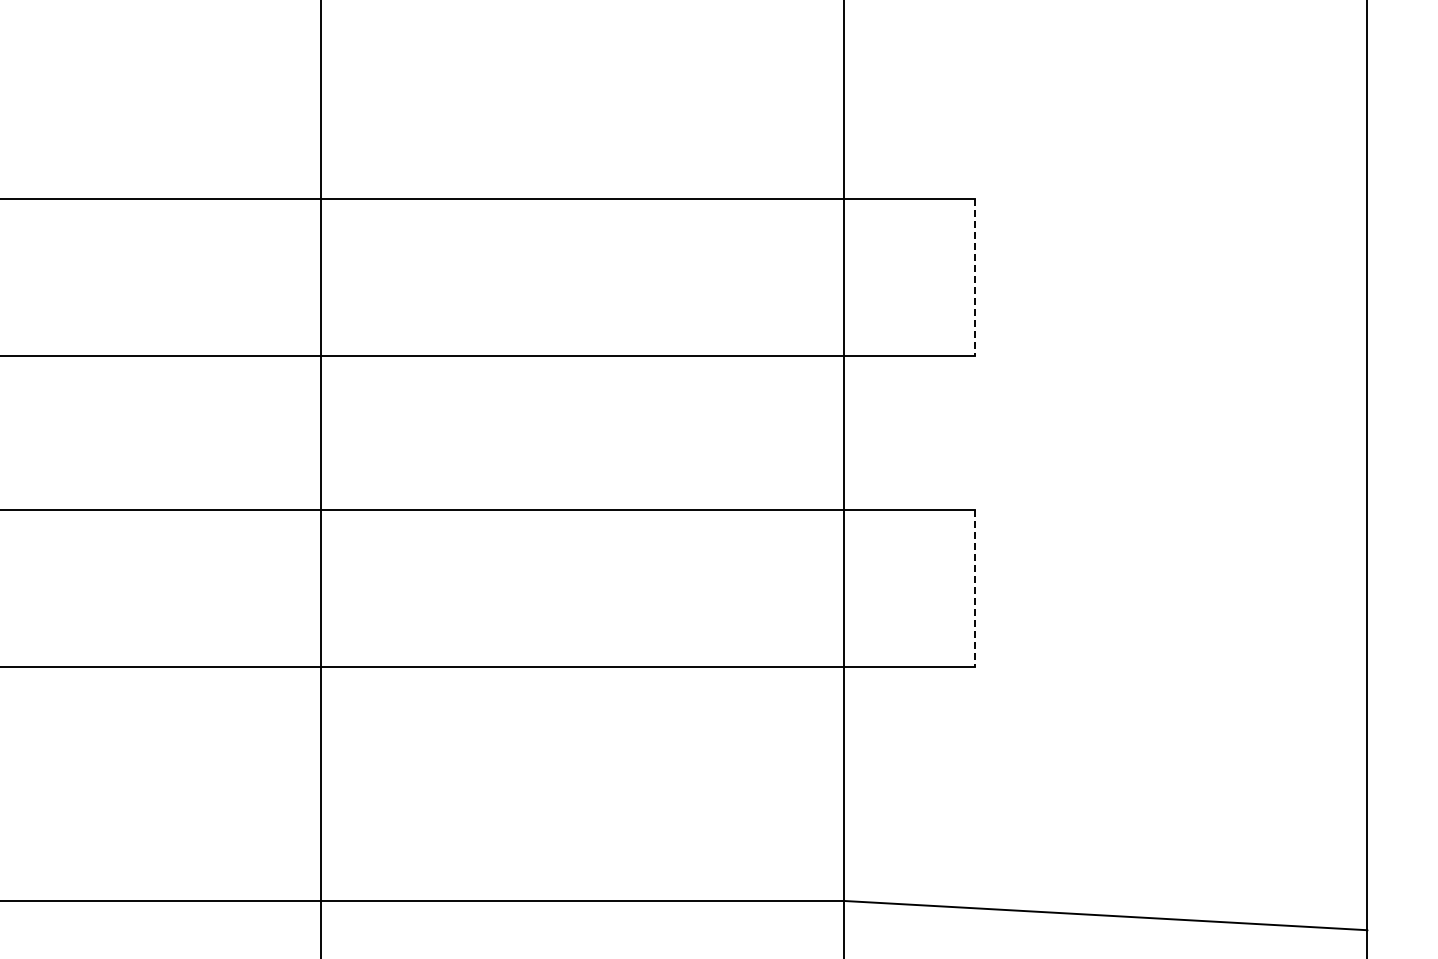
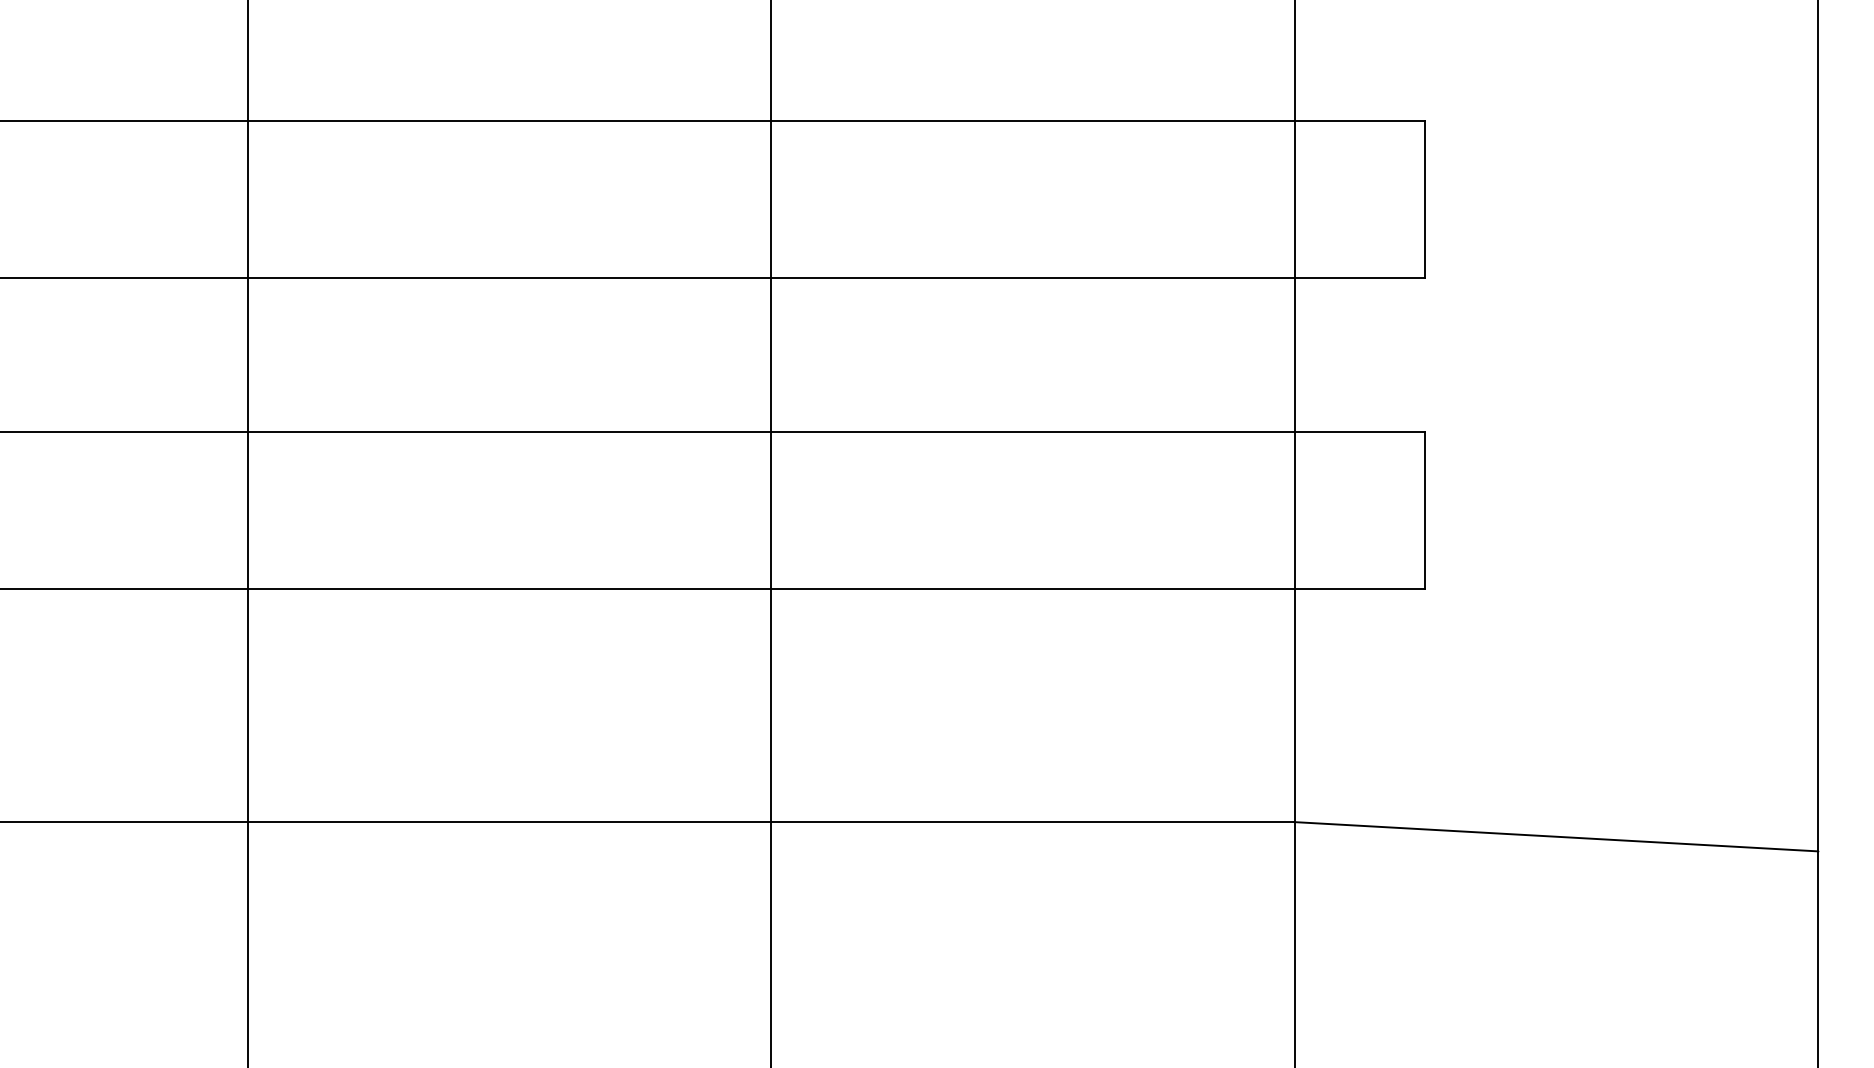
line: (974, 278) -> (1425, 199), dashed -> solid
line: (974, 589) -> (1425, 510), dashed -> solid

